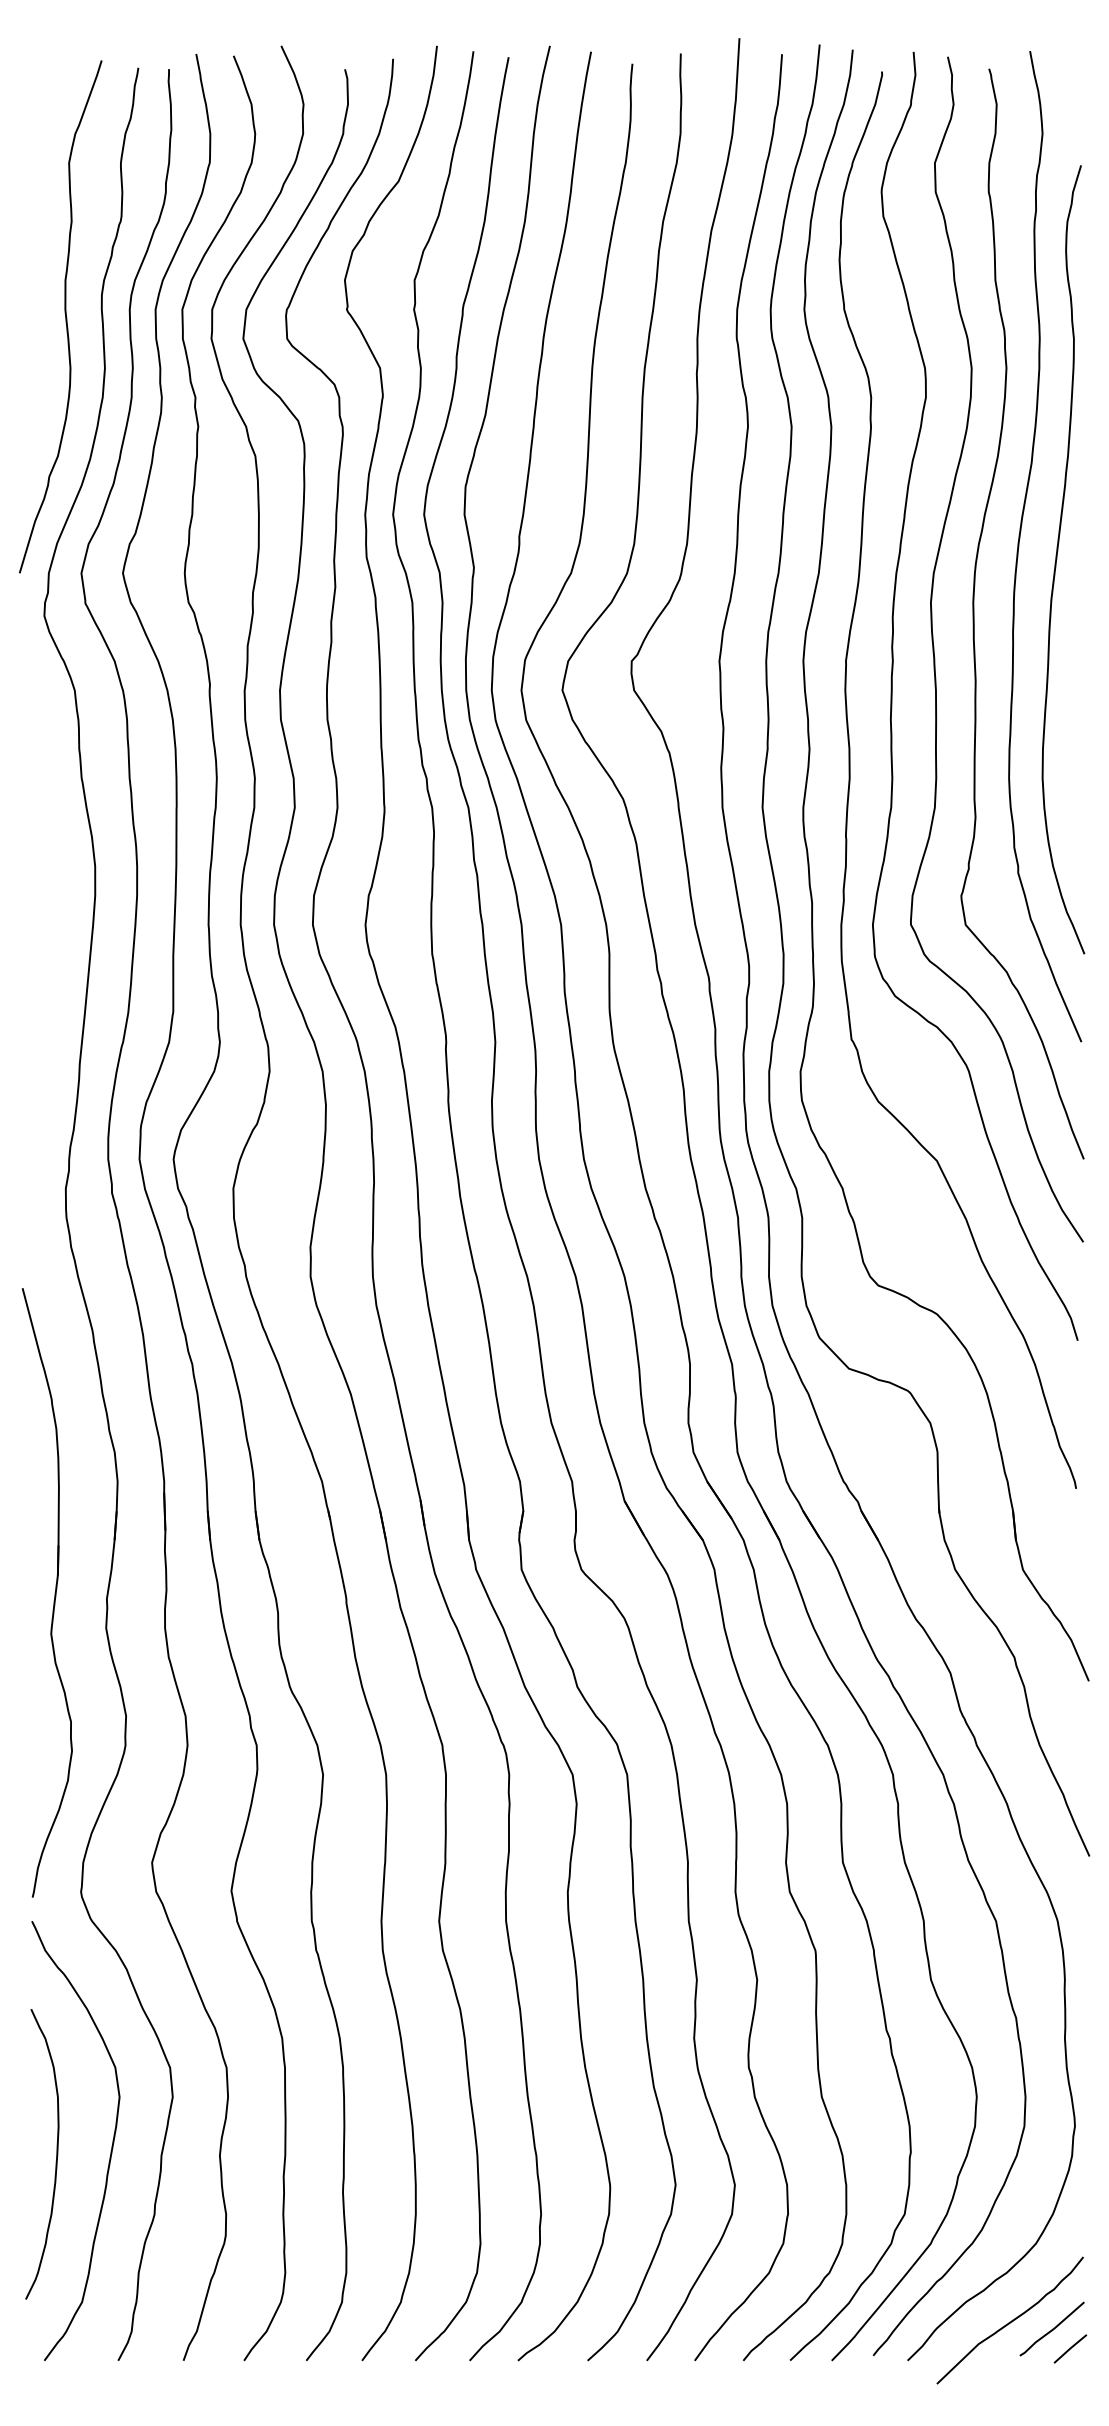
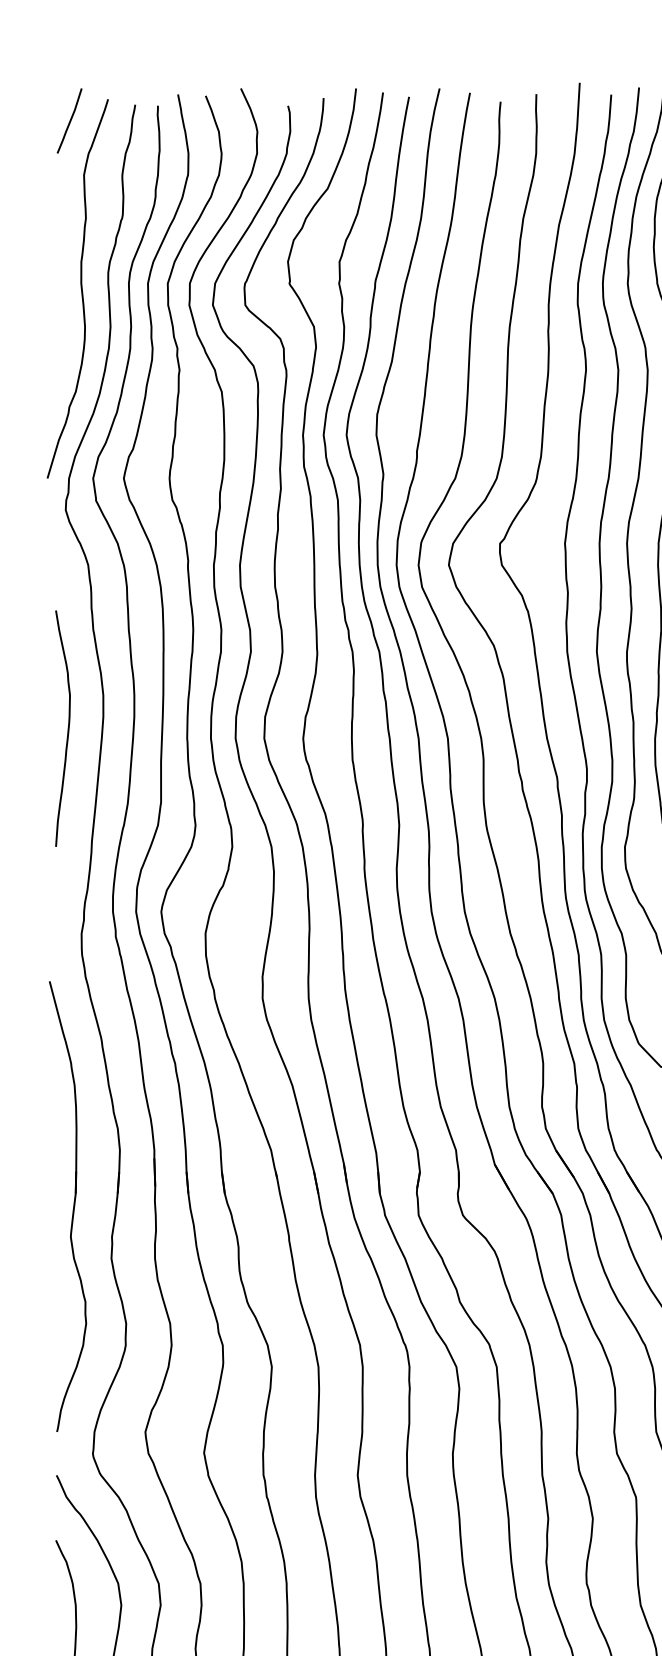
line: (49, 89) -> (69, 120), added
curve: (47, 911) -> (68, 728), added
part: (54, 1592) -> (73, 1206), moved

